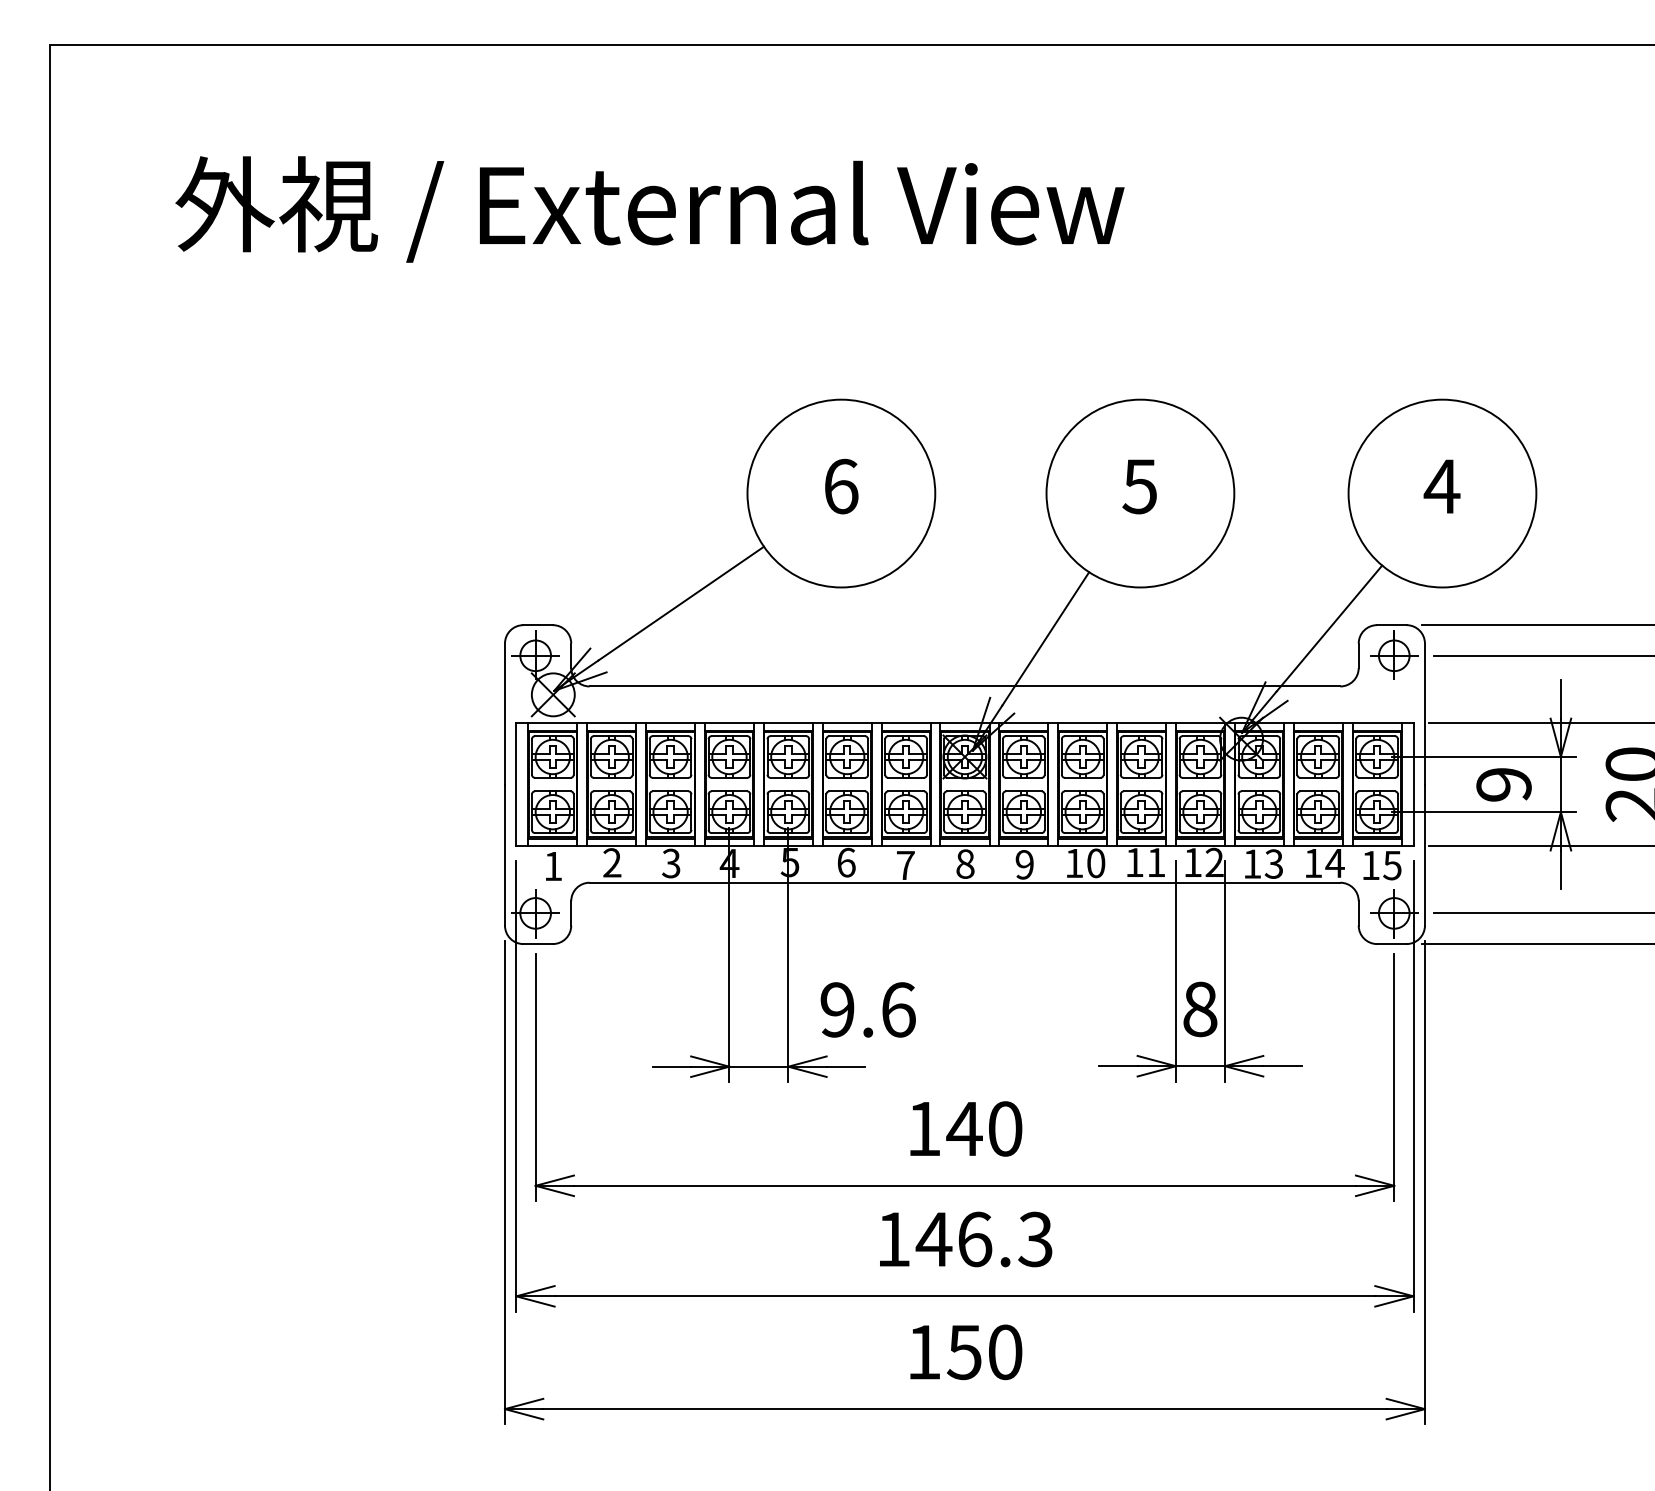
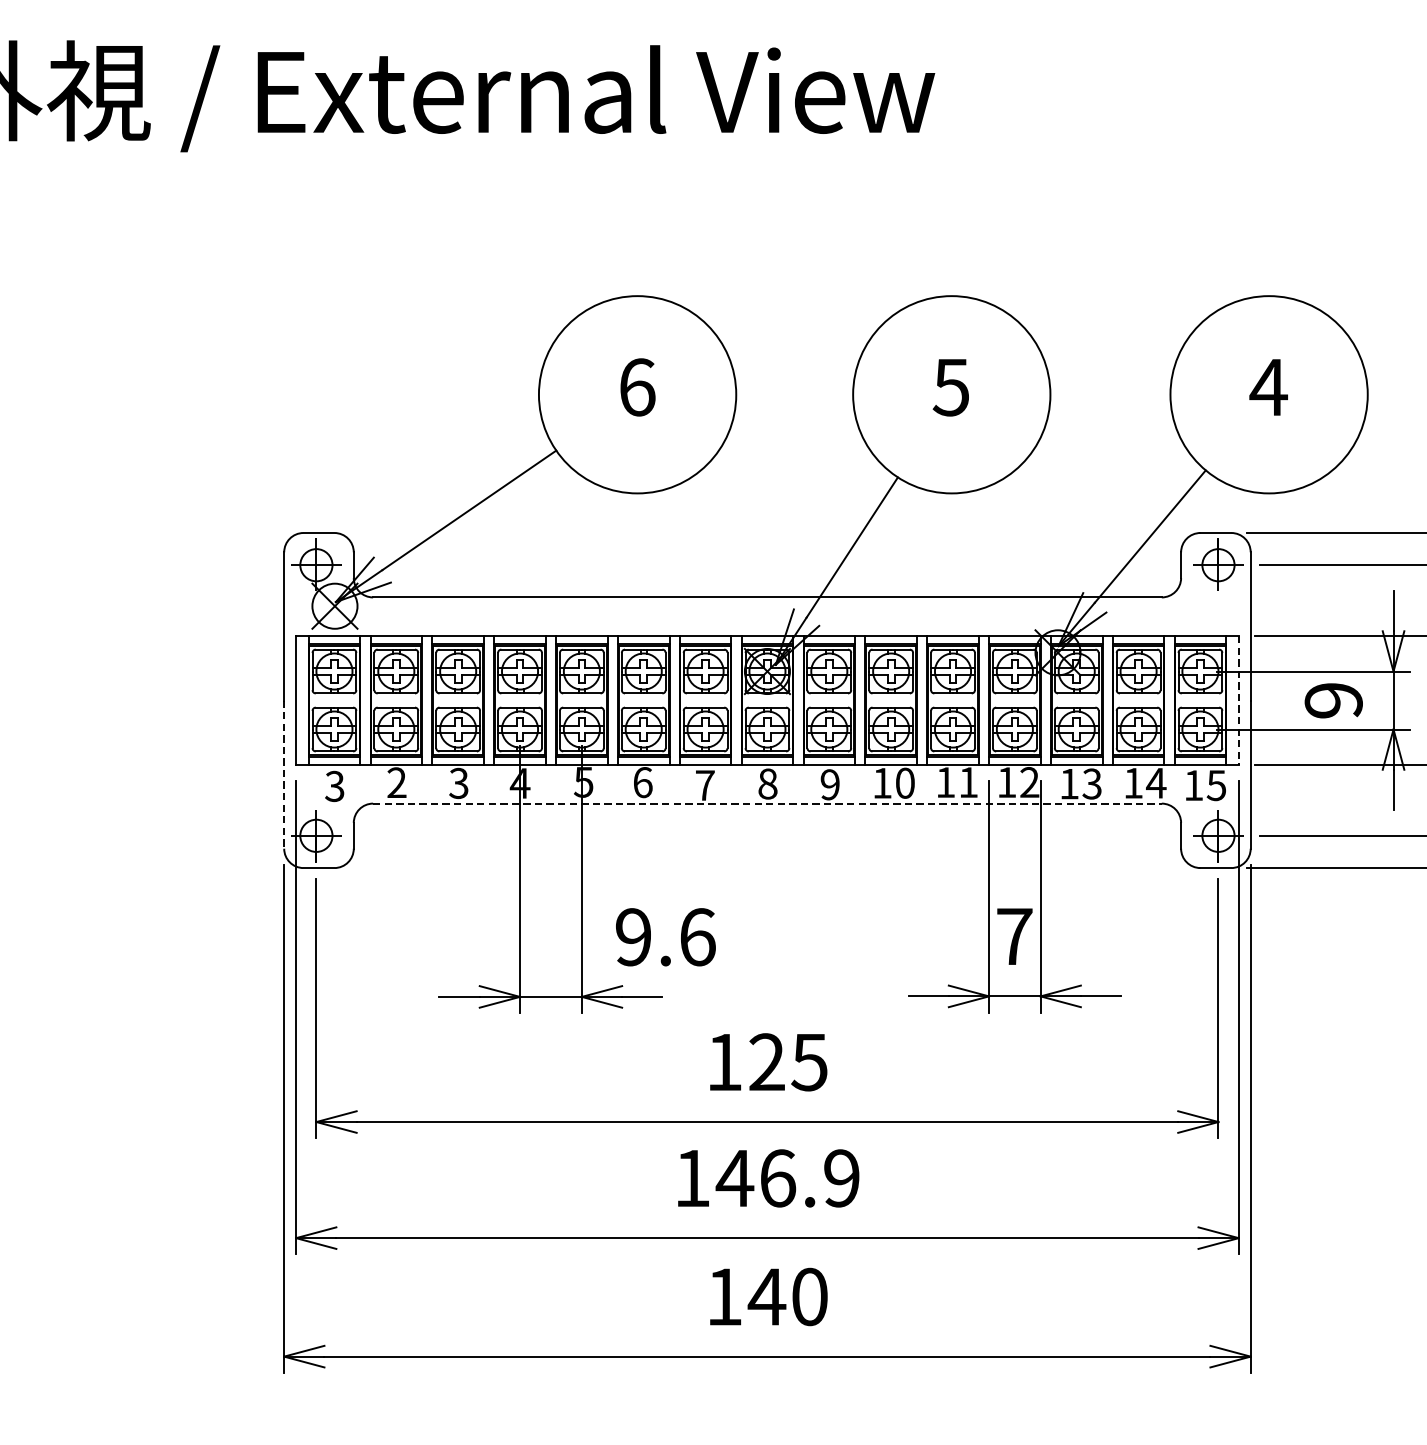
line: (1413, 785) -> (1238, 701), solid -> dashed
line: (505, 855) -> (284, 775), solid -> dashed
text: (552, 866) -> (334, 786), 1 -> 3
line: (965, 882) -> (768, 803), solid -> dashed
text: (1200, 1009) -> (1014, 936), 8 -> 7
text: (984, 1128) -> (787, 1061), 140 -> 125
text: (1035, 1239) -> (841, 1178), 146.3 -> 146.9
text: (964, 1352) -> (766, 1297), 150 -> 140

